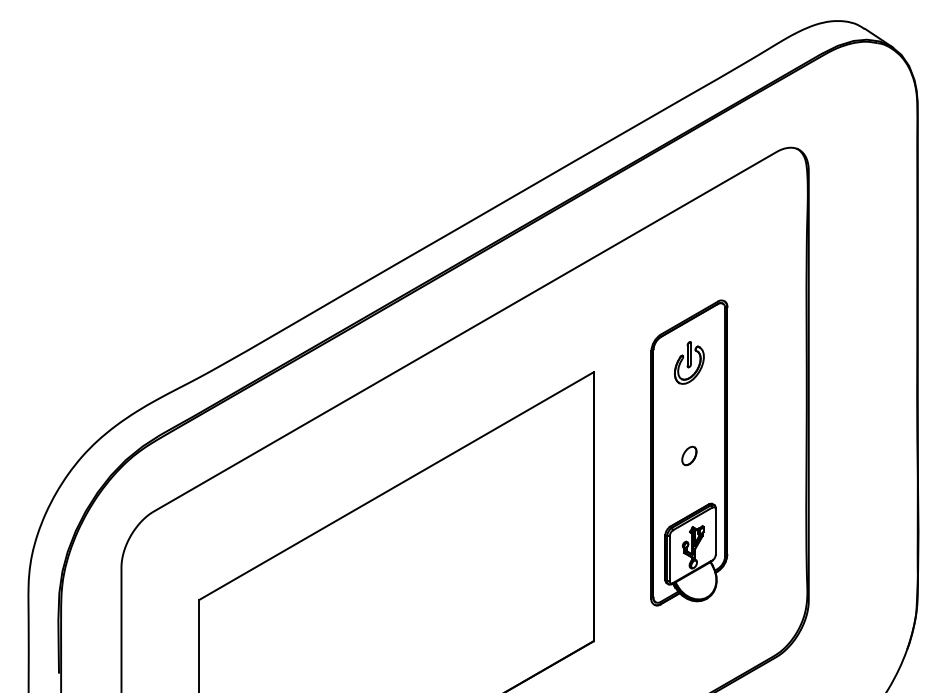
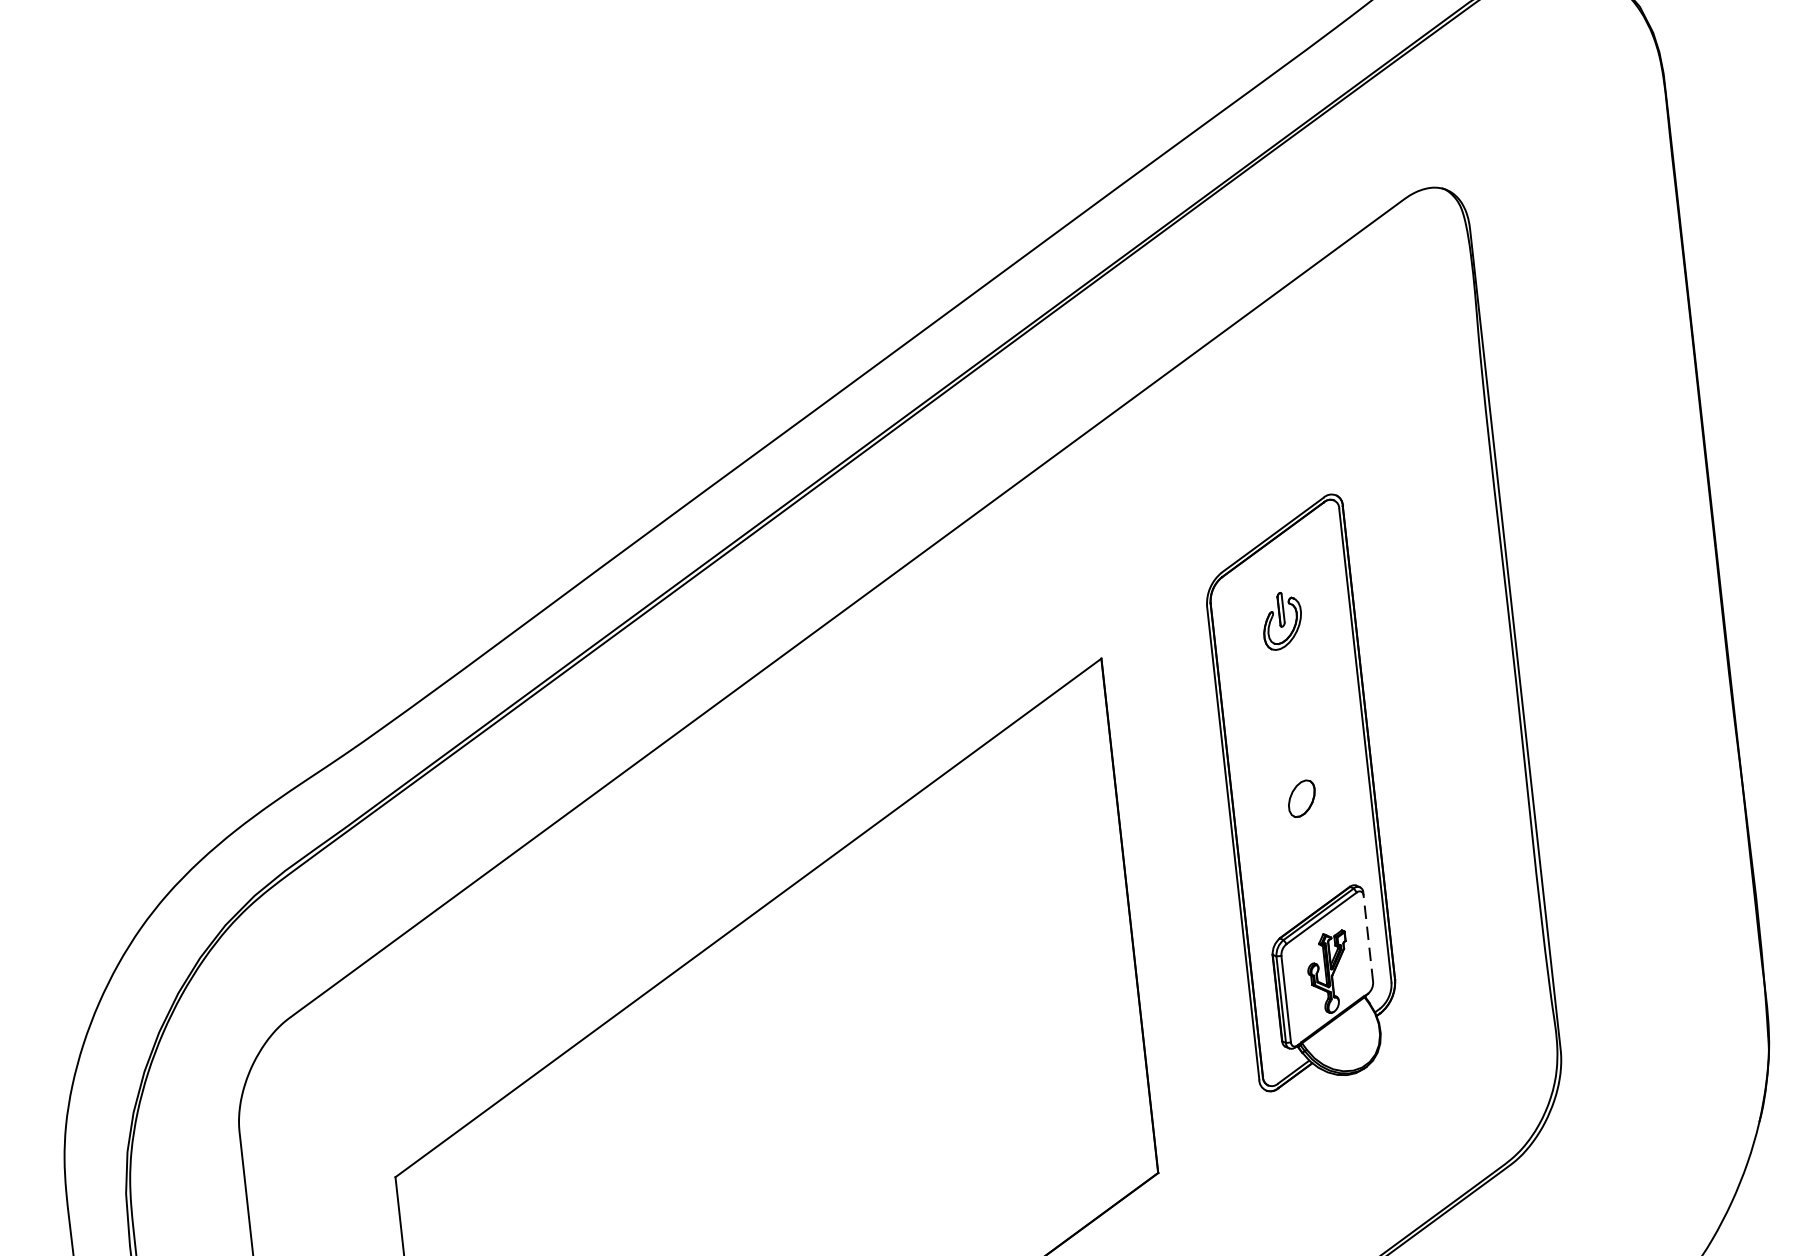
part: (689, 362) -> (1282, 619), size x0.7
line: (715, 530) -> (1367, 935), solid -> dashed

